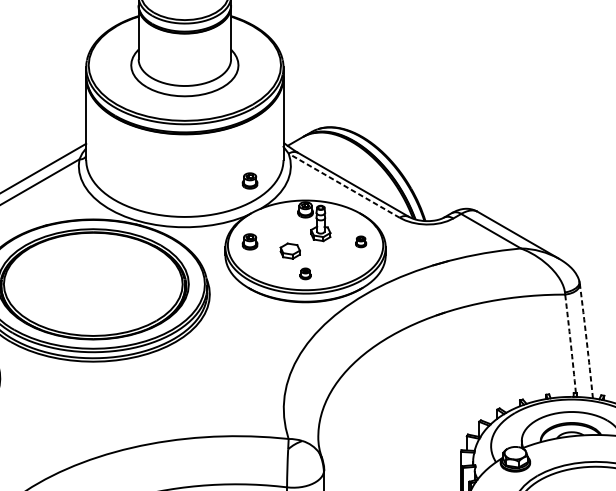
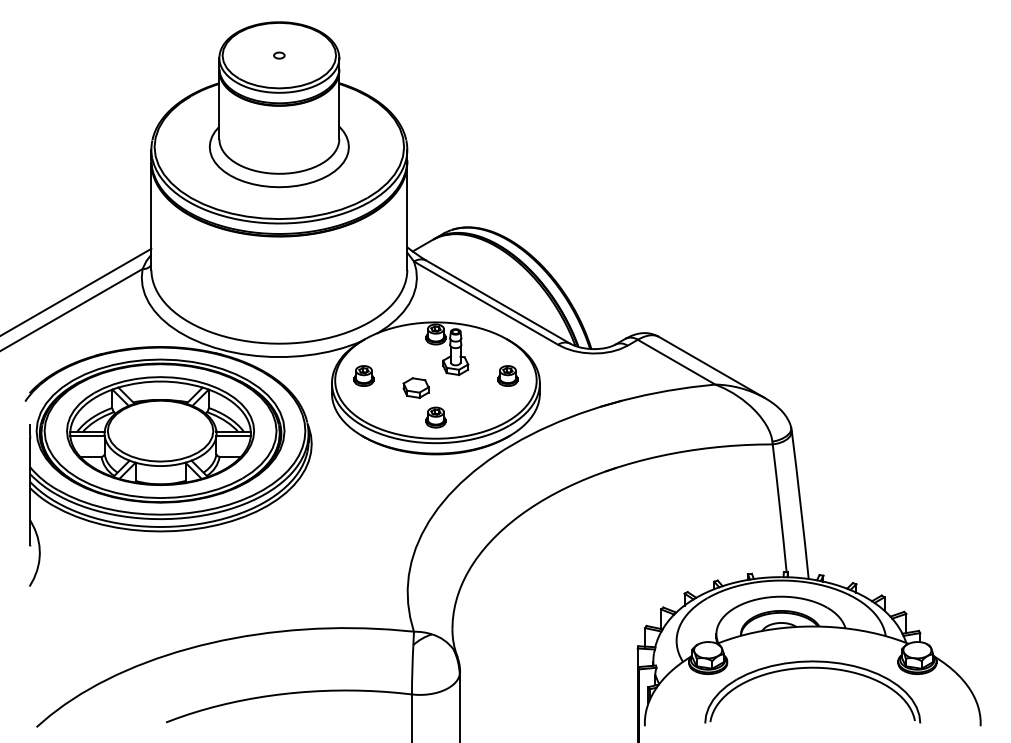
part: (249, 180) -> (363, 296), removed
line: (343, 185) -> (485, 302), dashed -> solid
part: (360, 241) -> (507, 375), size x1.43
part: (305, 273) -> (435, 417), size x1.43
part: (93, 283) -> (160, 430), added
arc: (586, 340) -> (800, 504), dashed -> solid
arc: (571, 344) -> (780, 508), dashed -> solid

